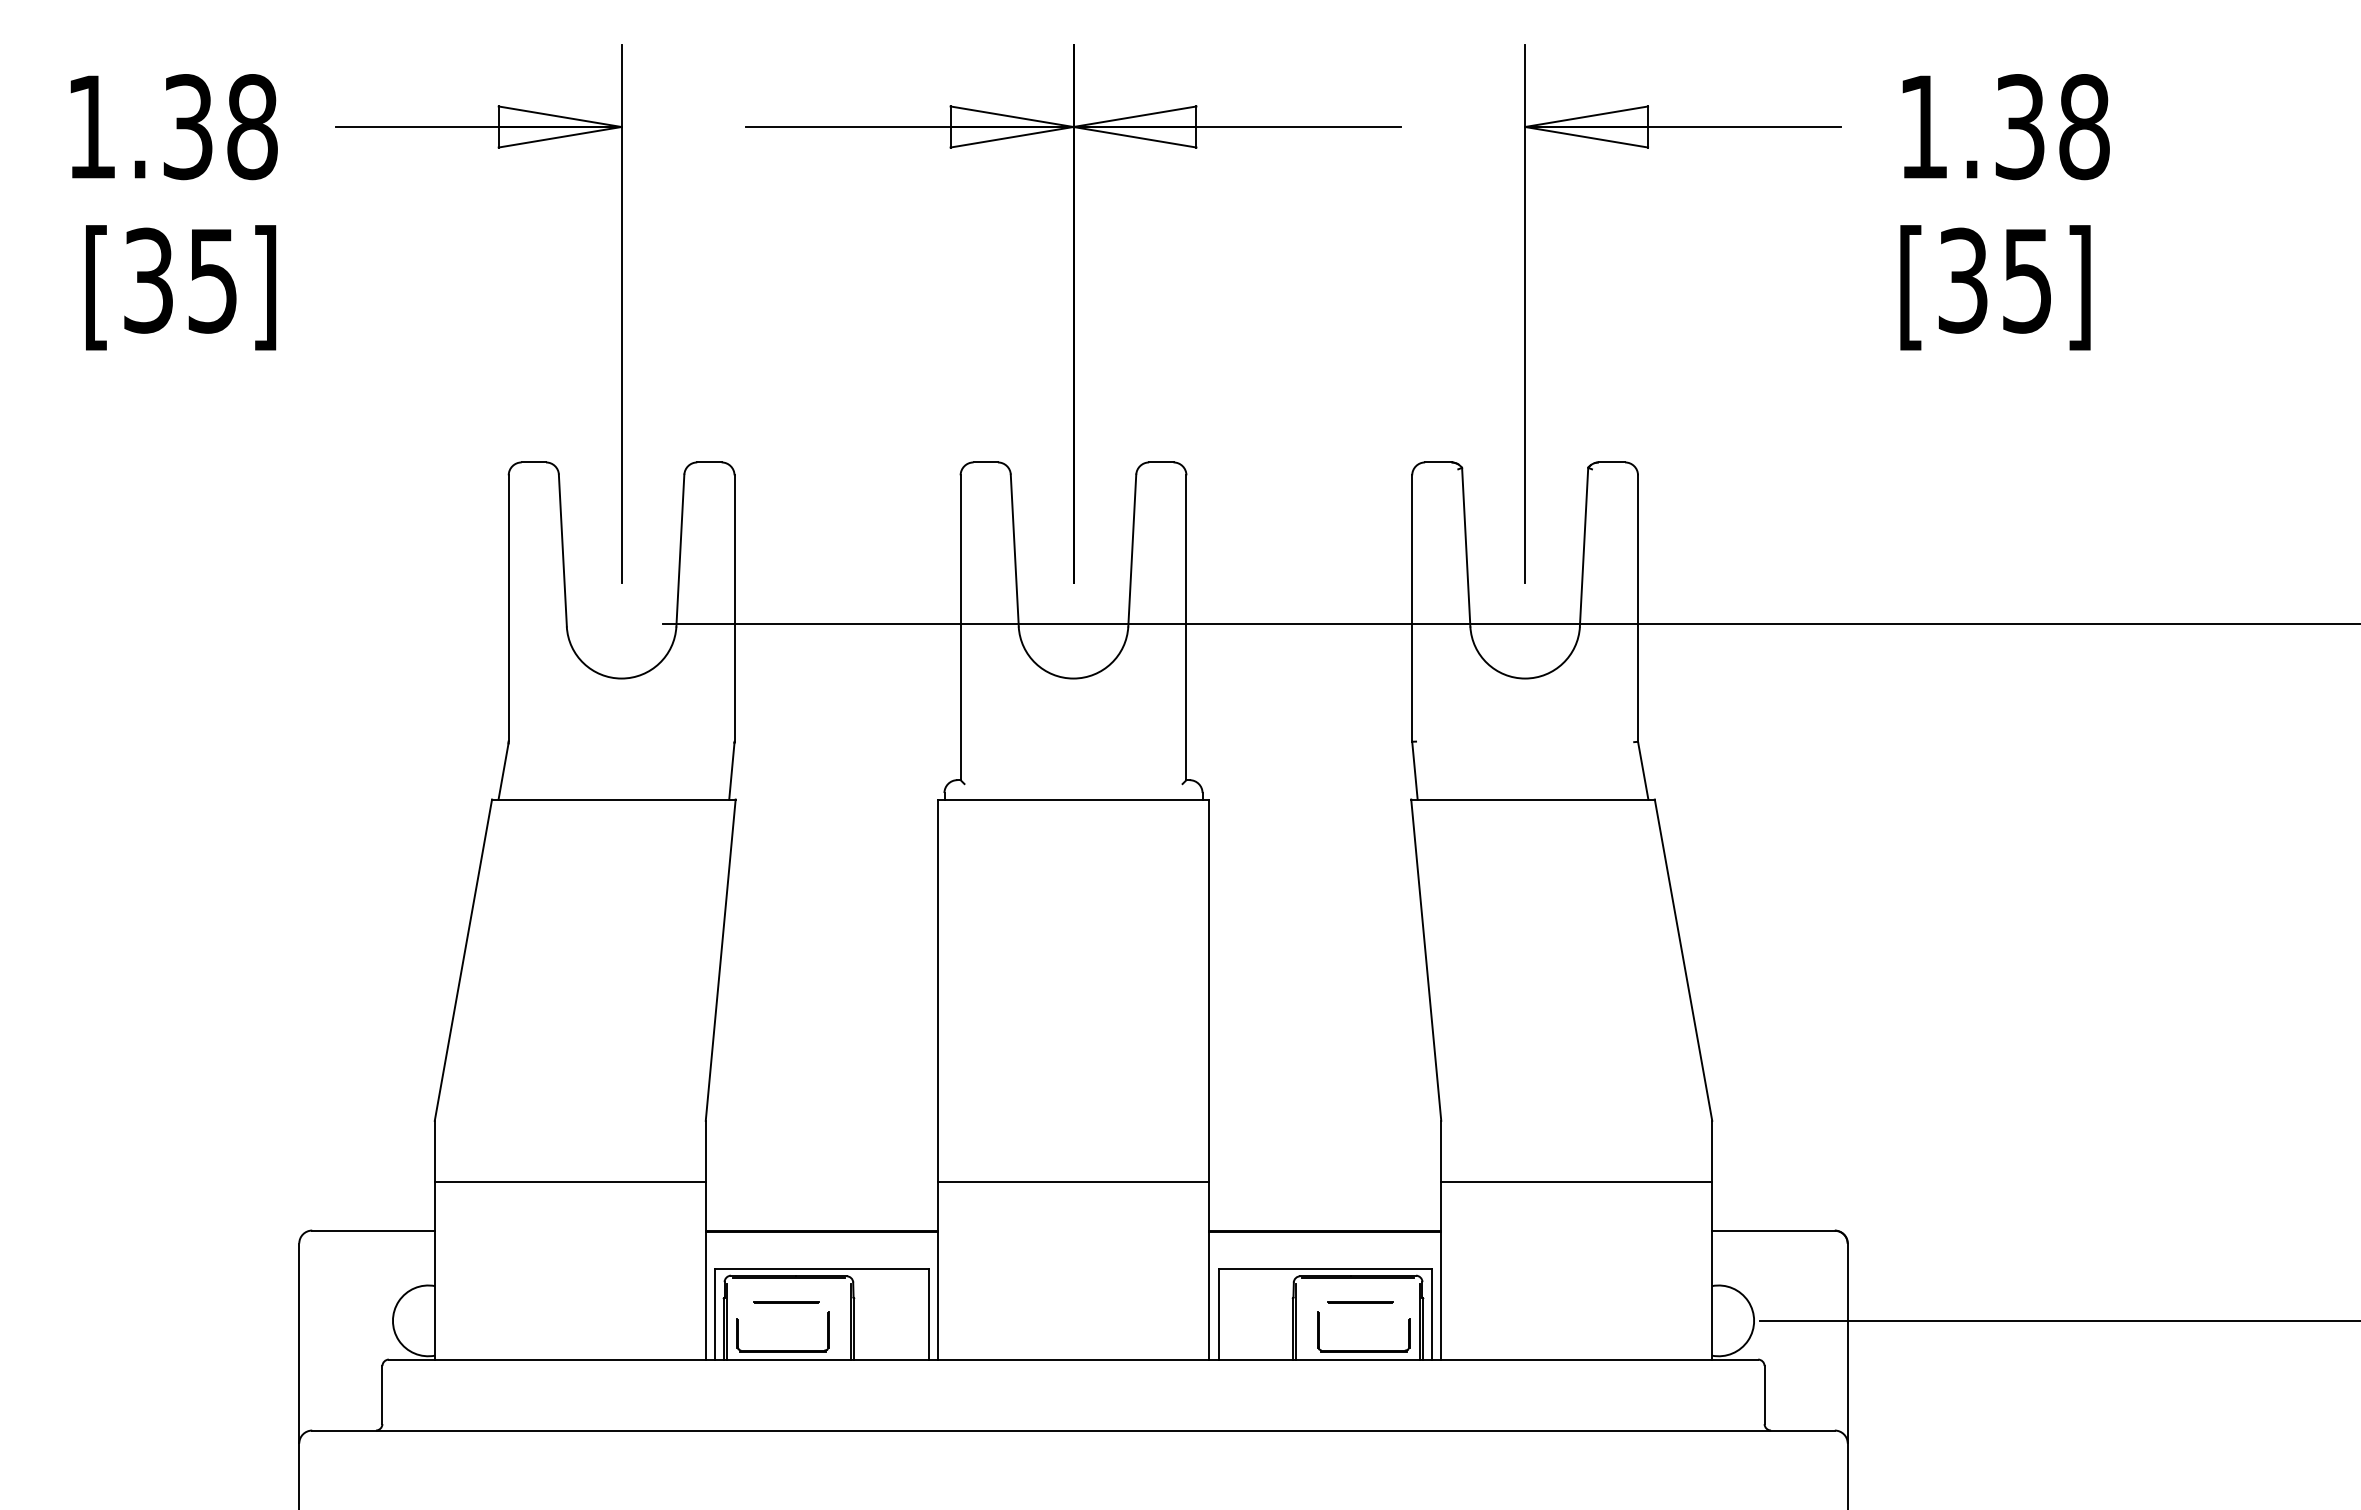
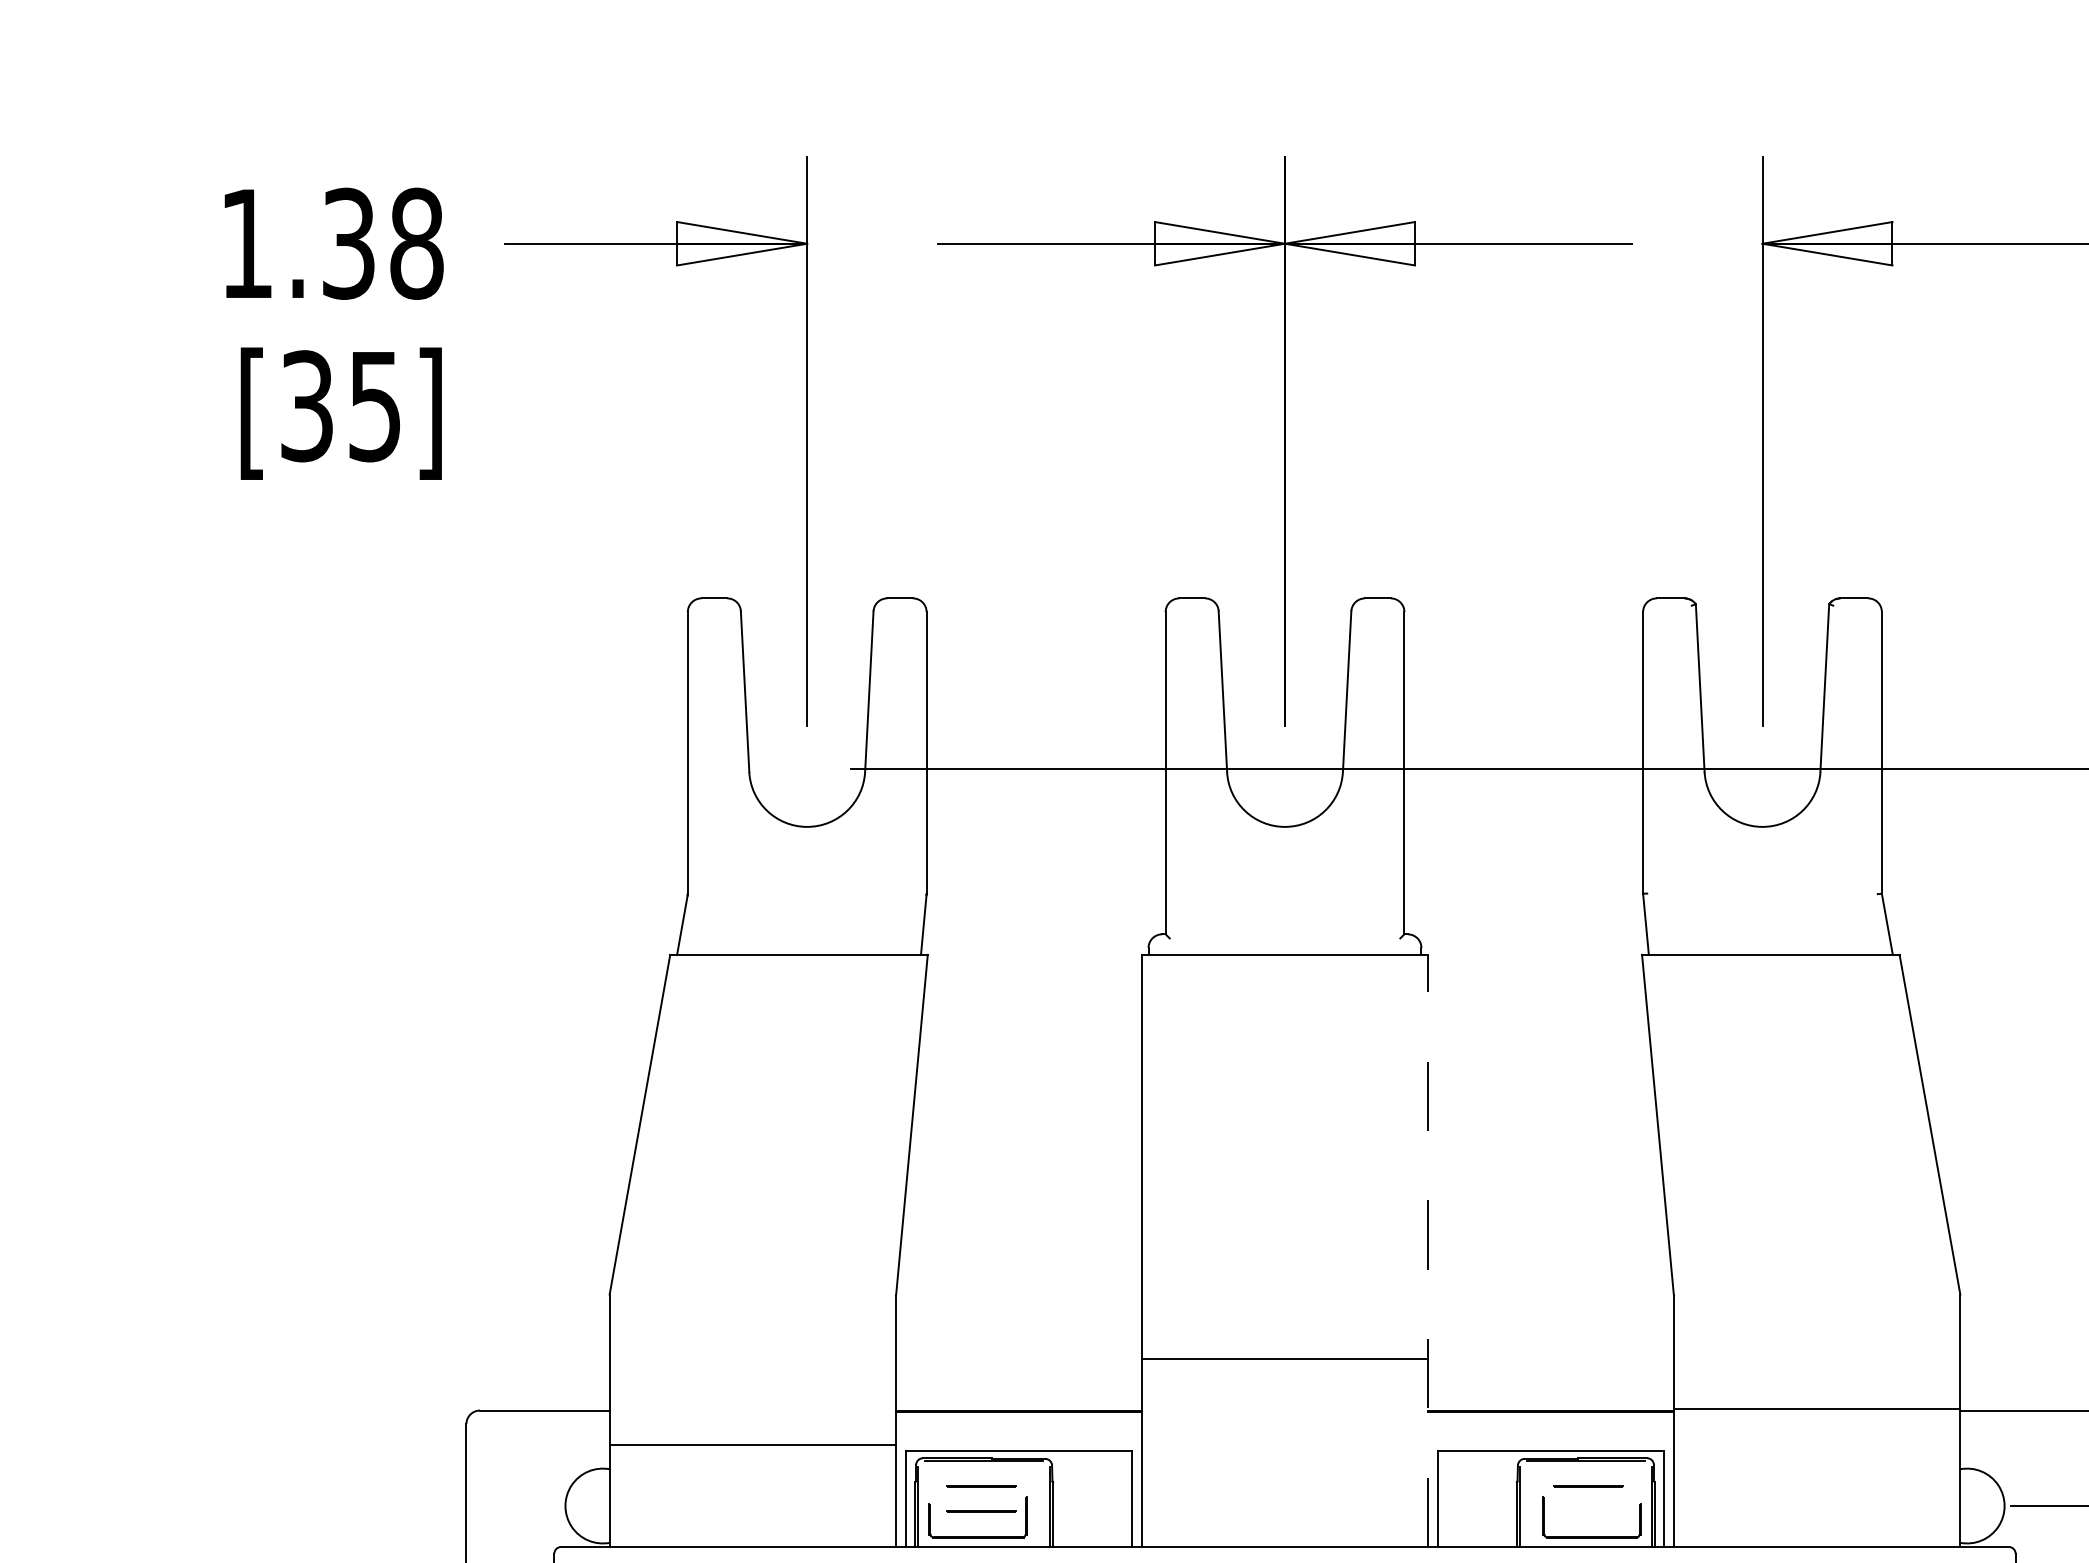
line: (1209, 1079) -> (1428, 1250), solid -> dashed
line: (569, 1181) -> (752, 1444), moved
line: (1576, 1181) -> (1816, 1408), moved
line: (786, 1326) -> (981, 1511), added

